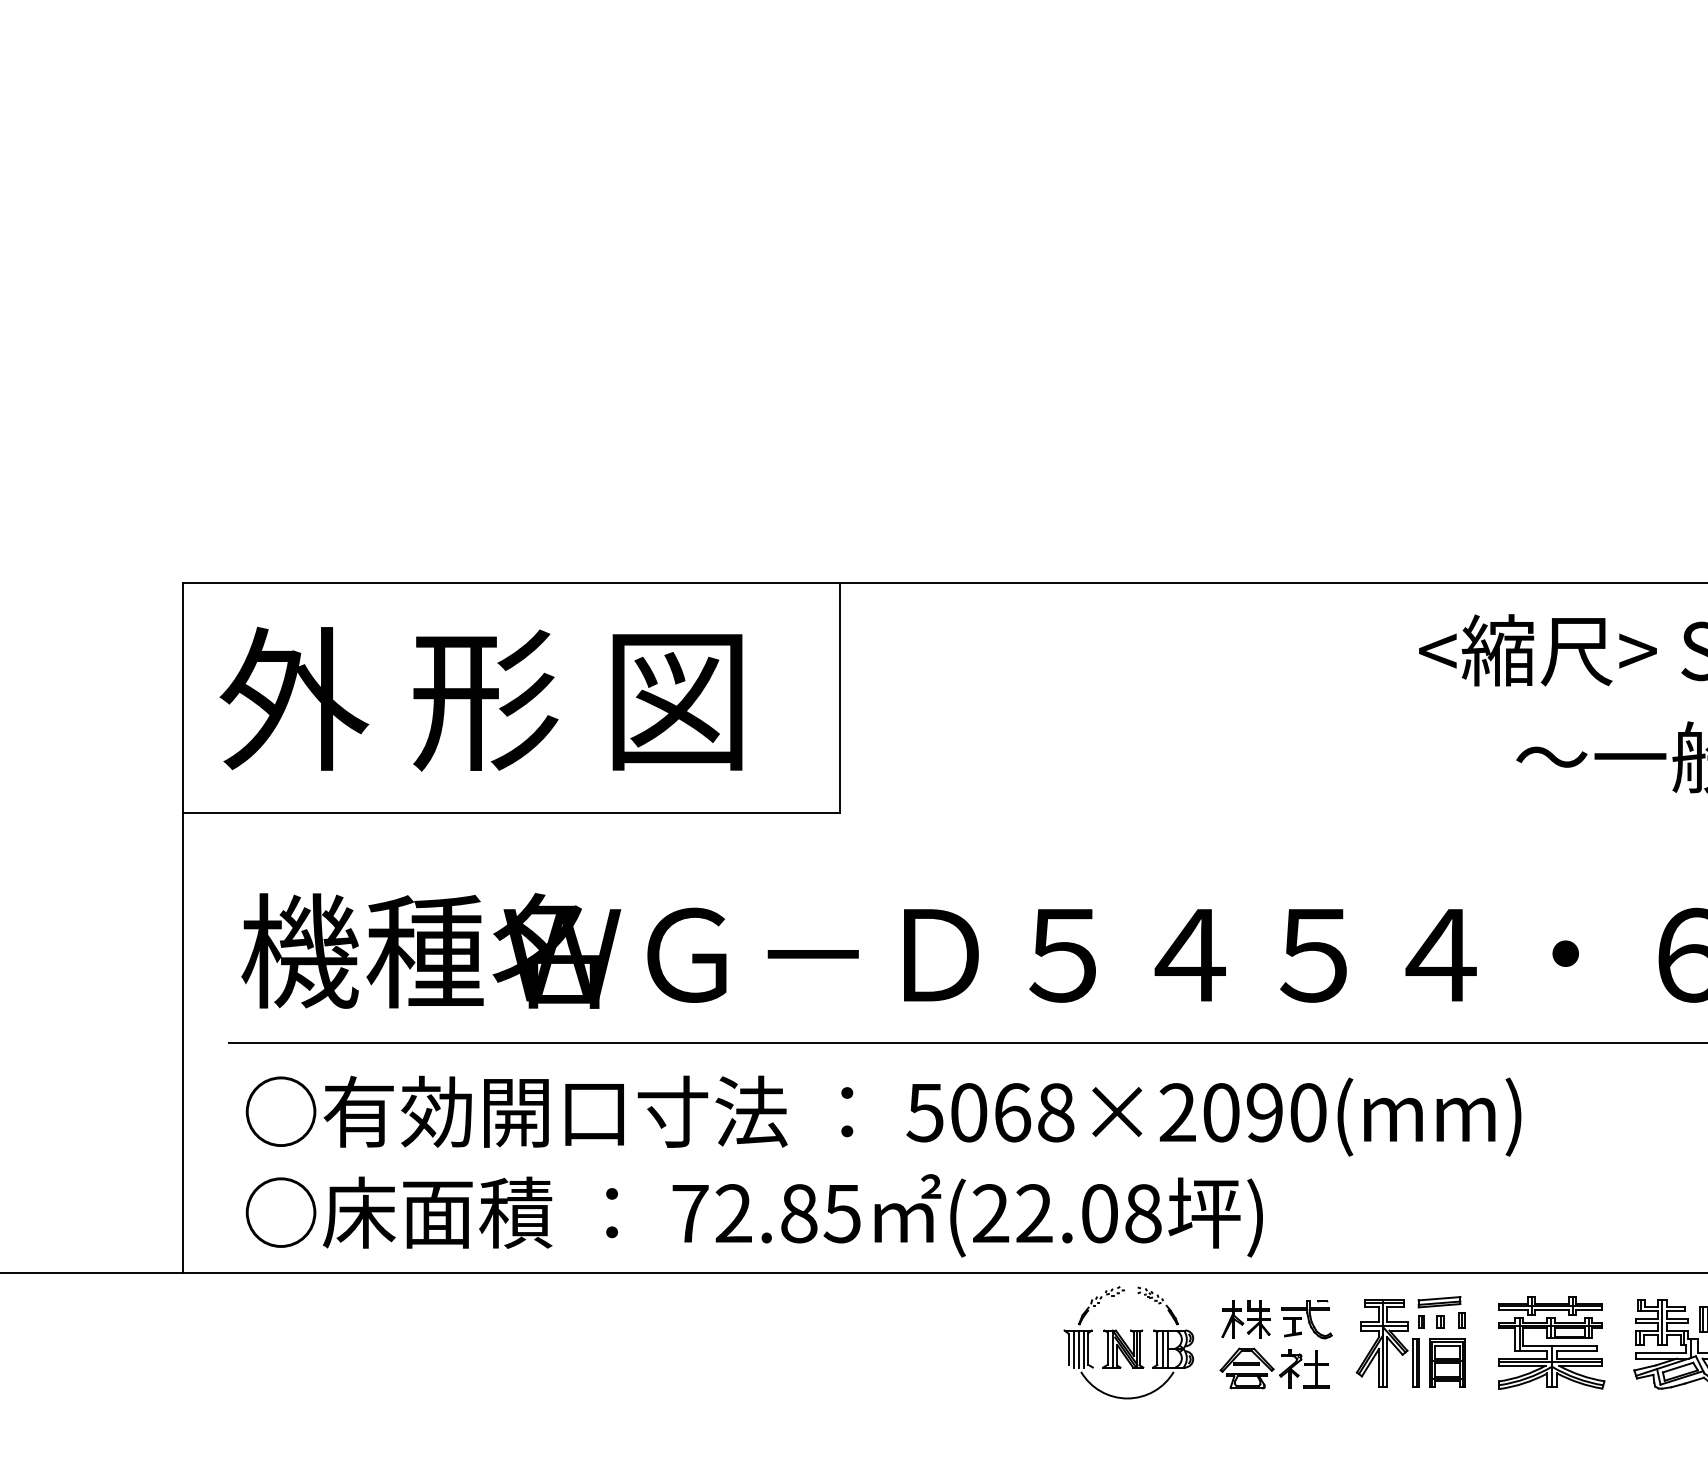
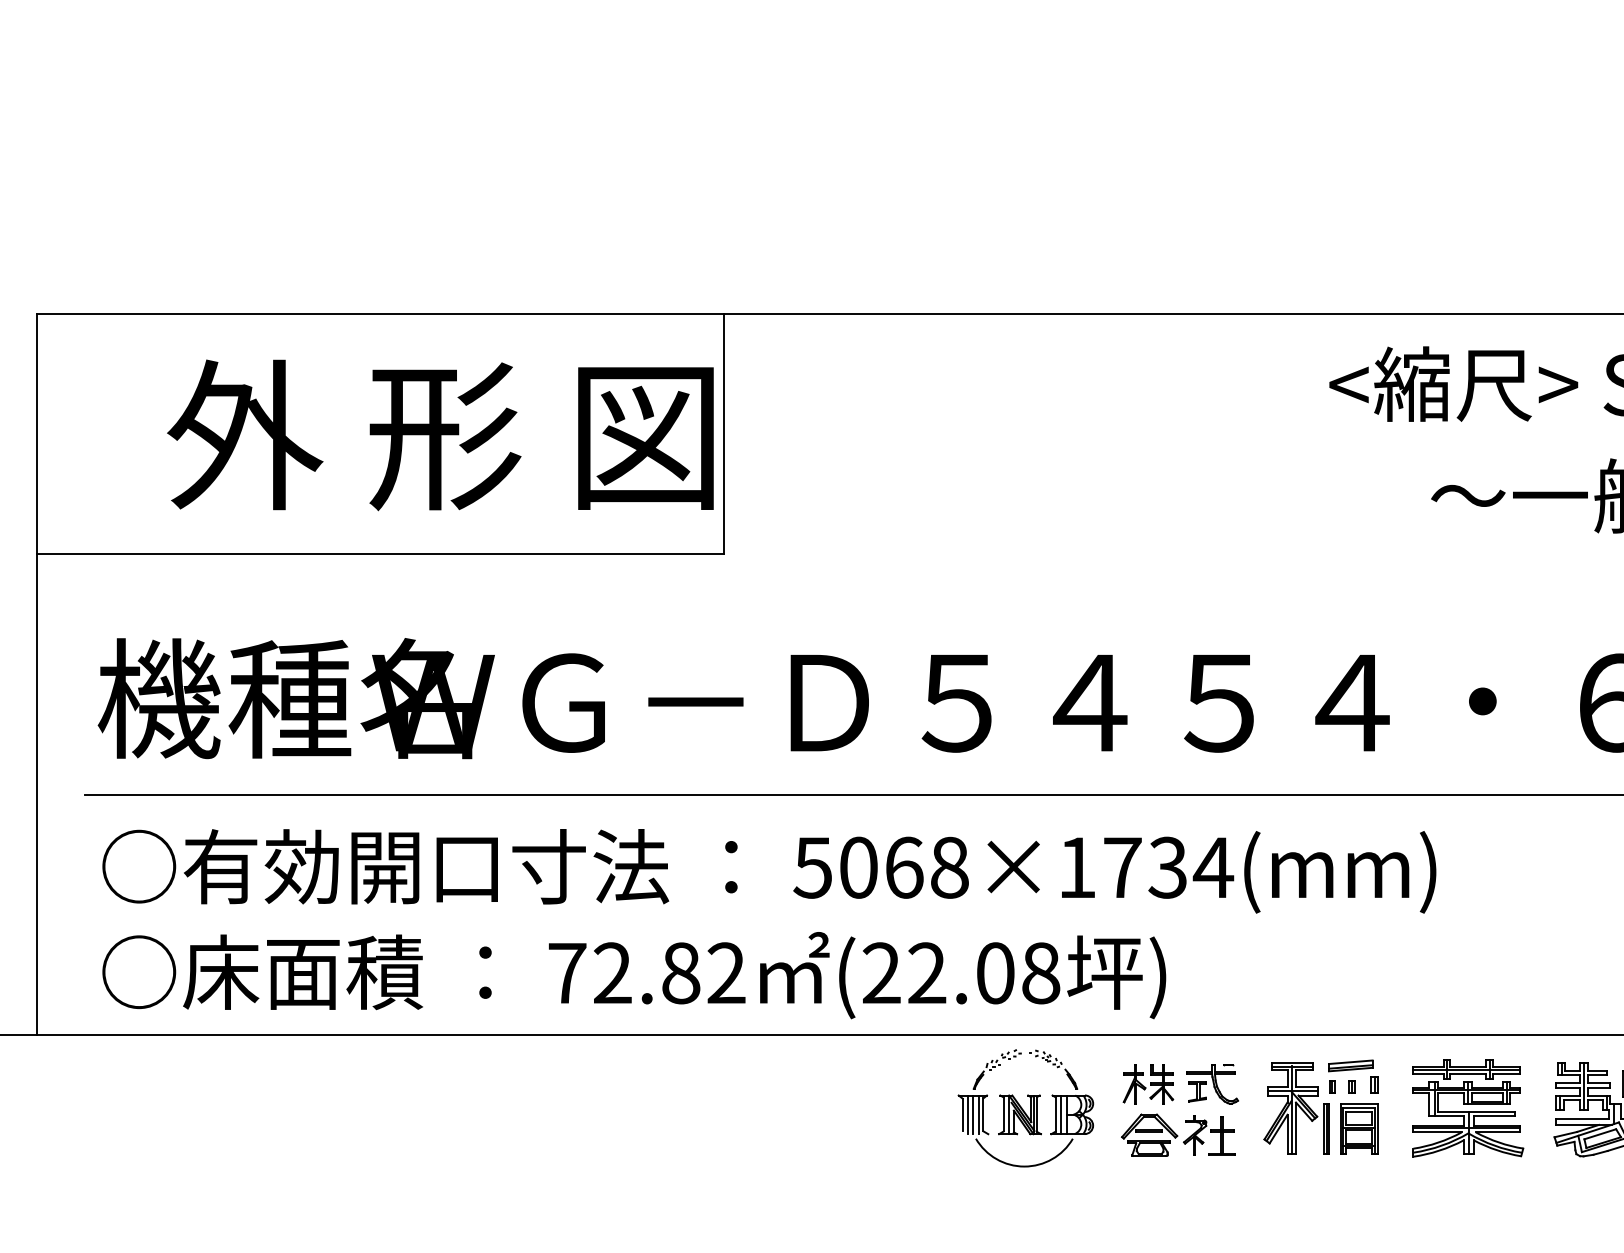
text: (480, 698) -> (439, 434), moved
text: (1243, 1112) -> (1145, 867), 5068×2090(mm) -> 5068×1734(mm)
text: (841, 1213) -> (725, 973), 72.85 -> 72.82

